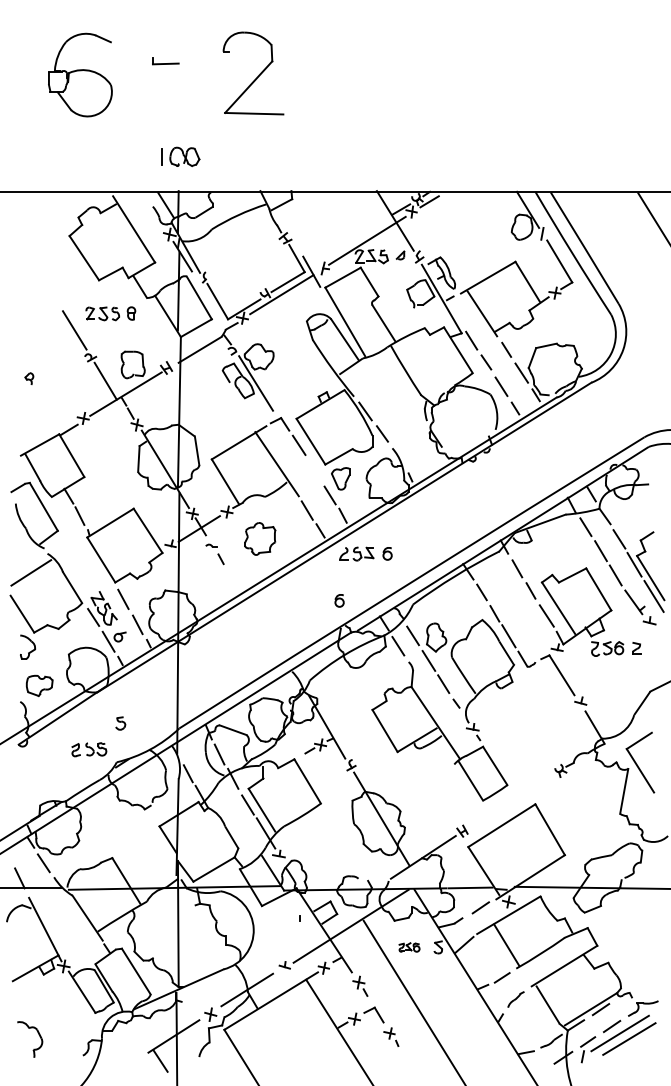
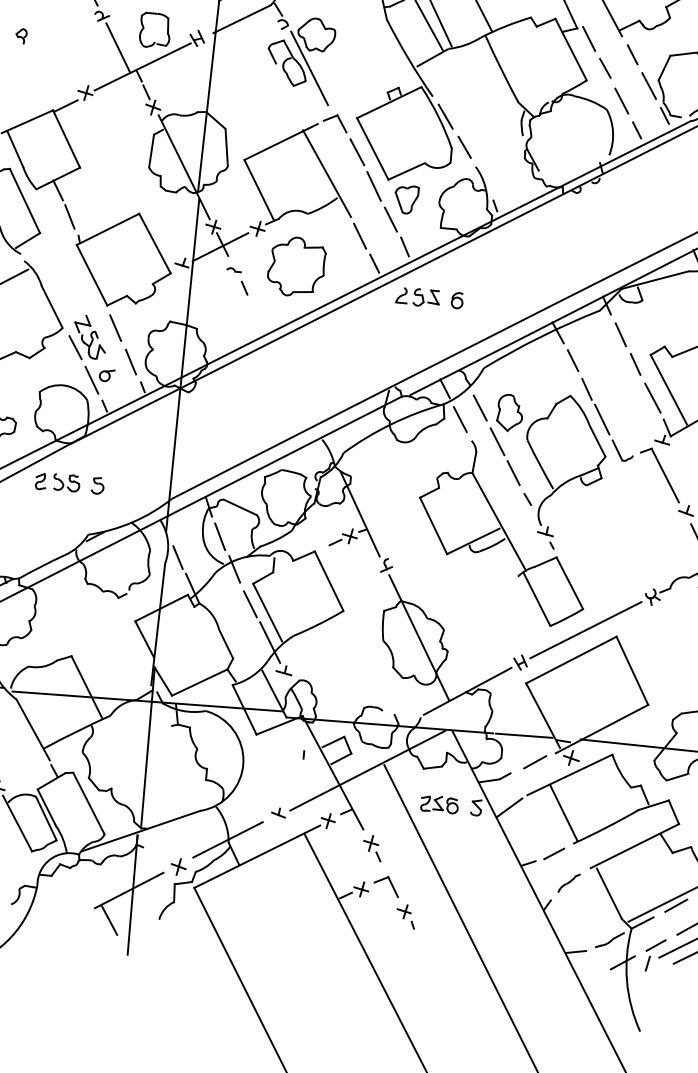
line: (314, 470) -> (373, 186), added
part: (259, 538) -> (295, 266), size x1.43
part: (339, 600) -> (390, 354), removed
part: (89, 749) -> (58, 482), moved
line: (510, 801) -> (585, 630), added
part: (409, 947) -> (439, 804), size x1.43

